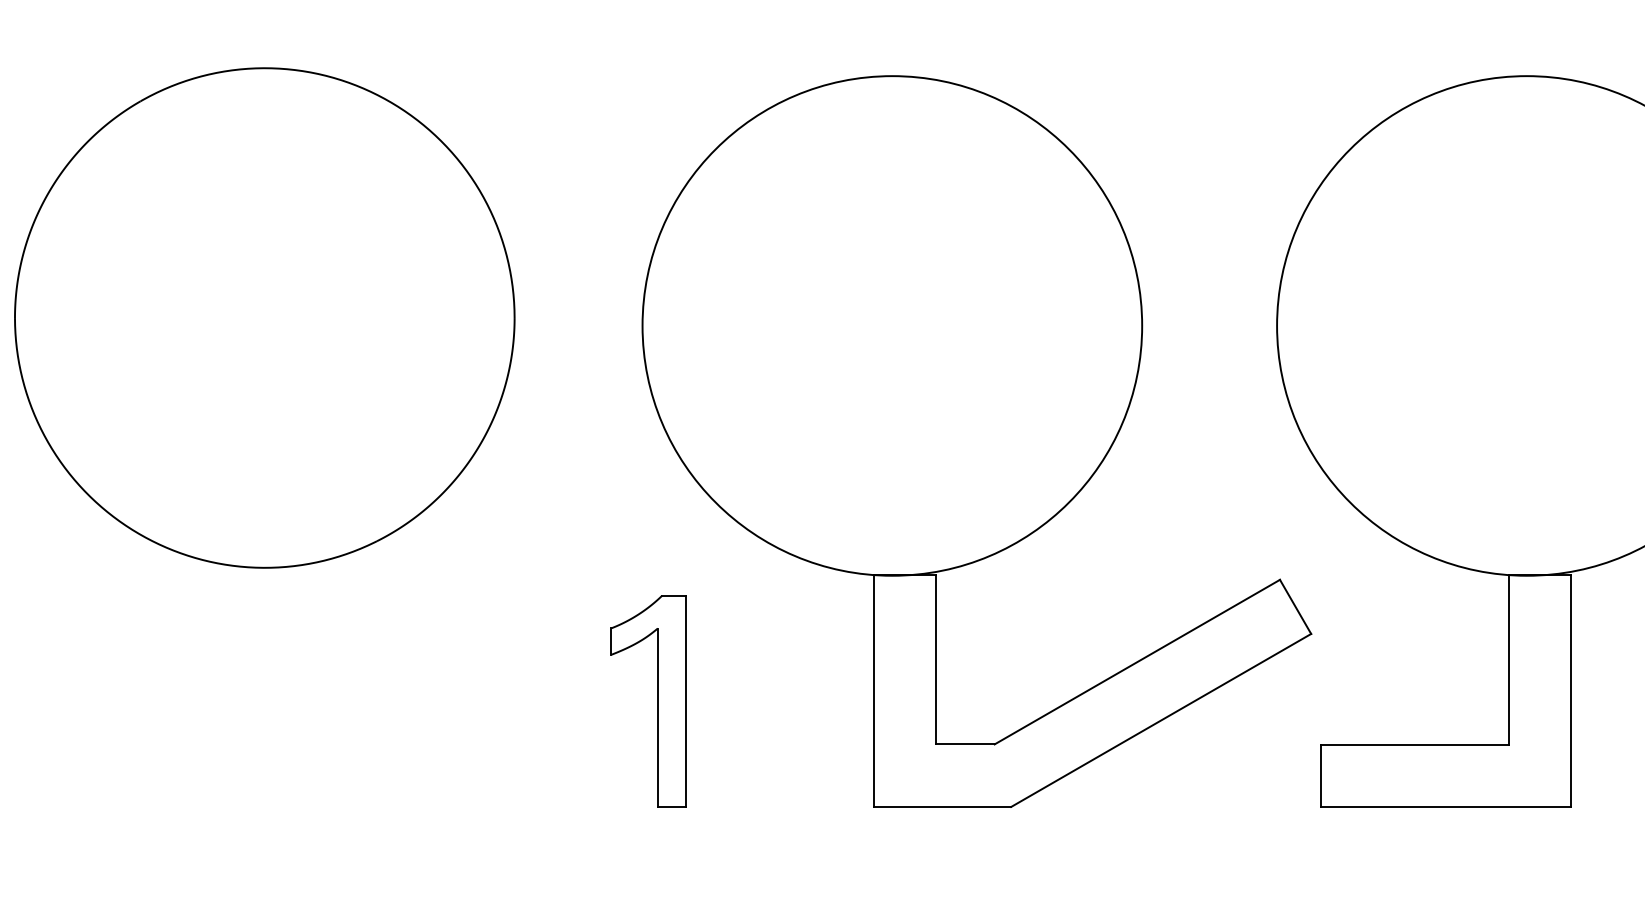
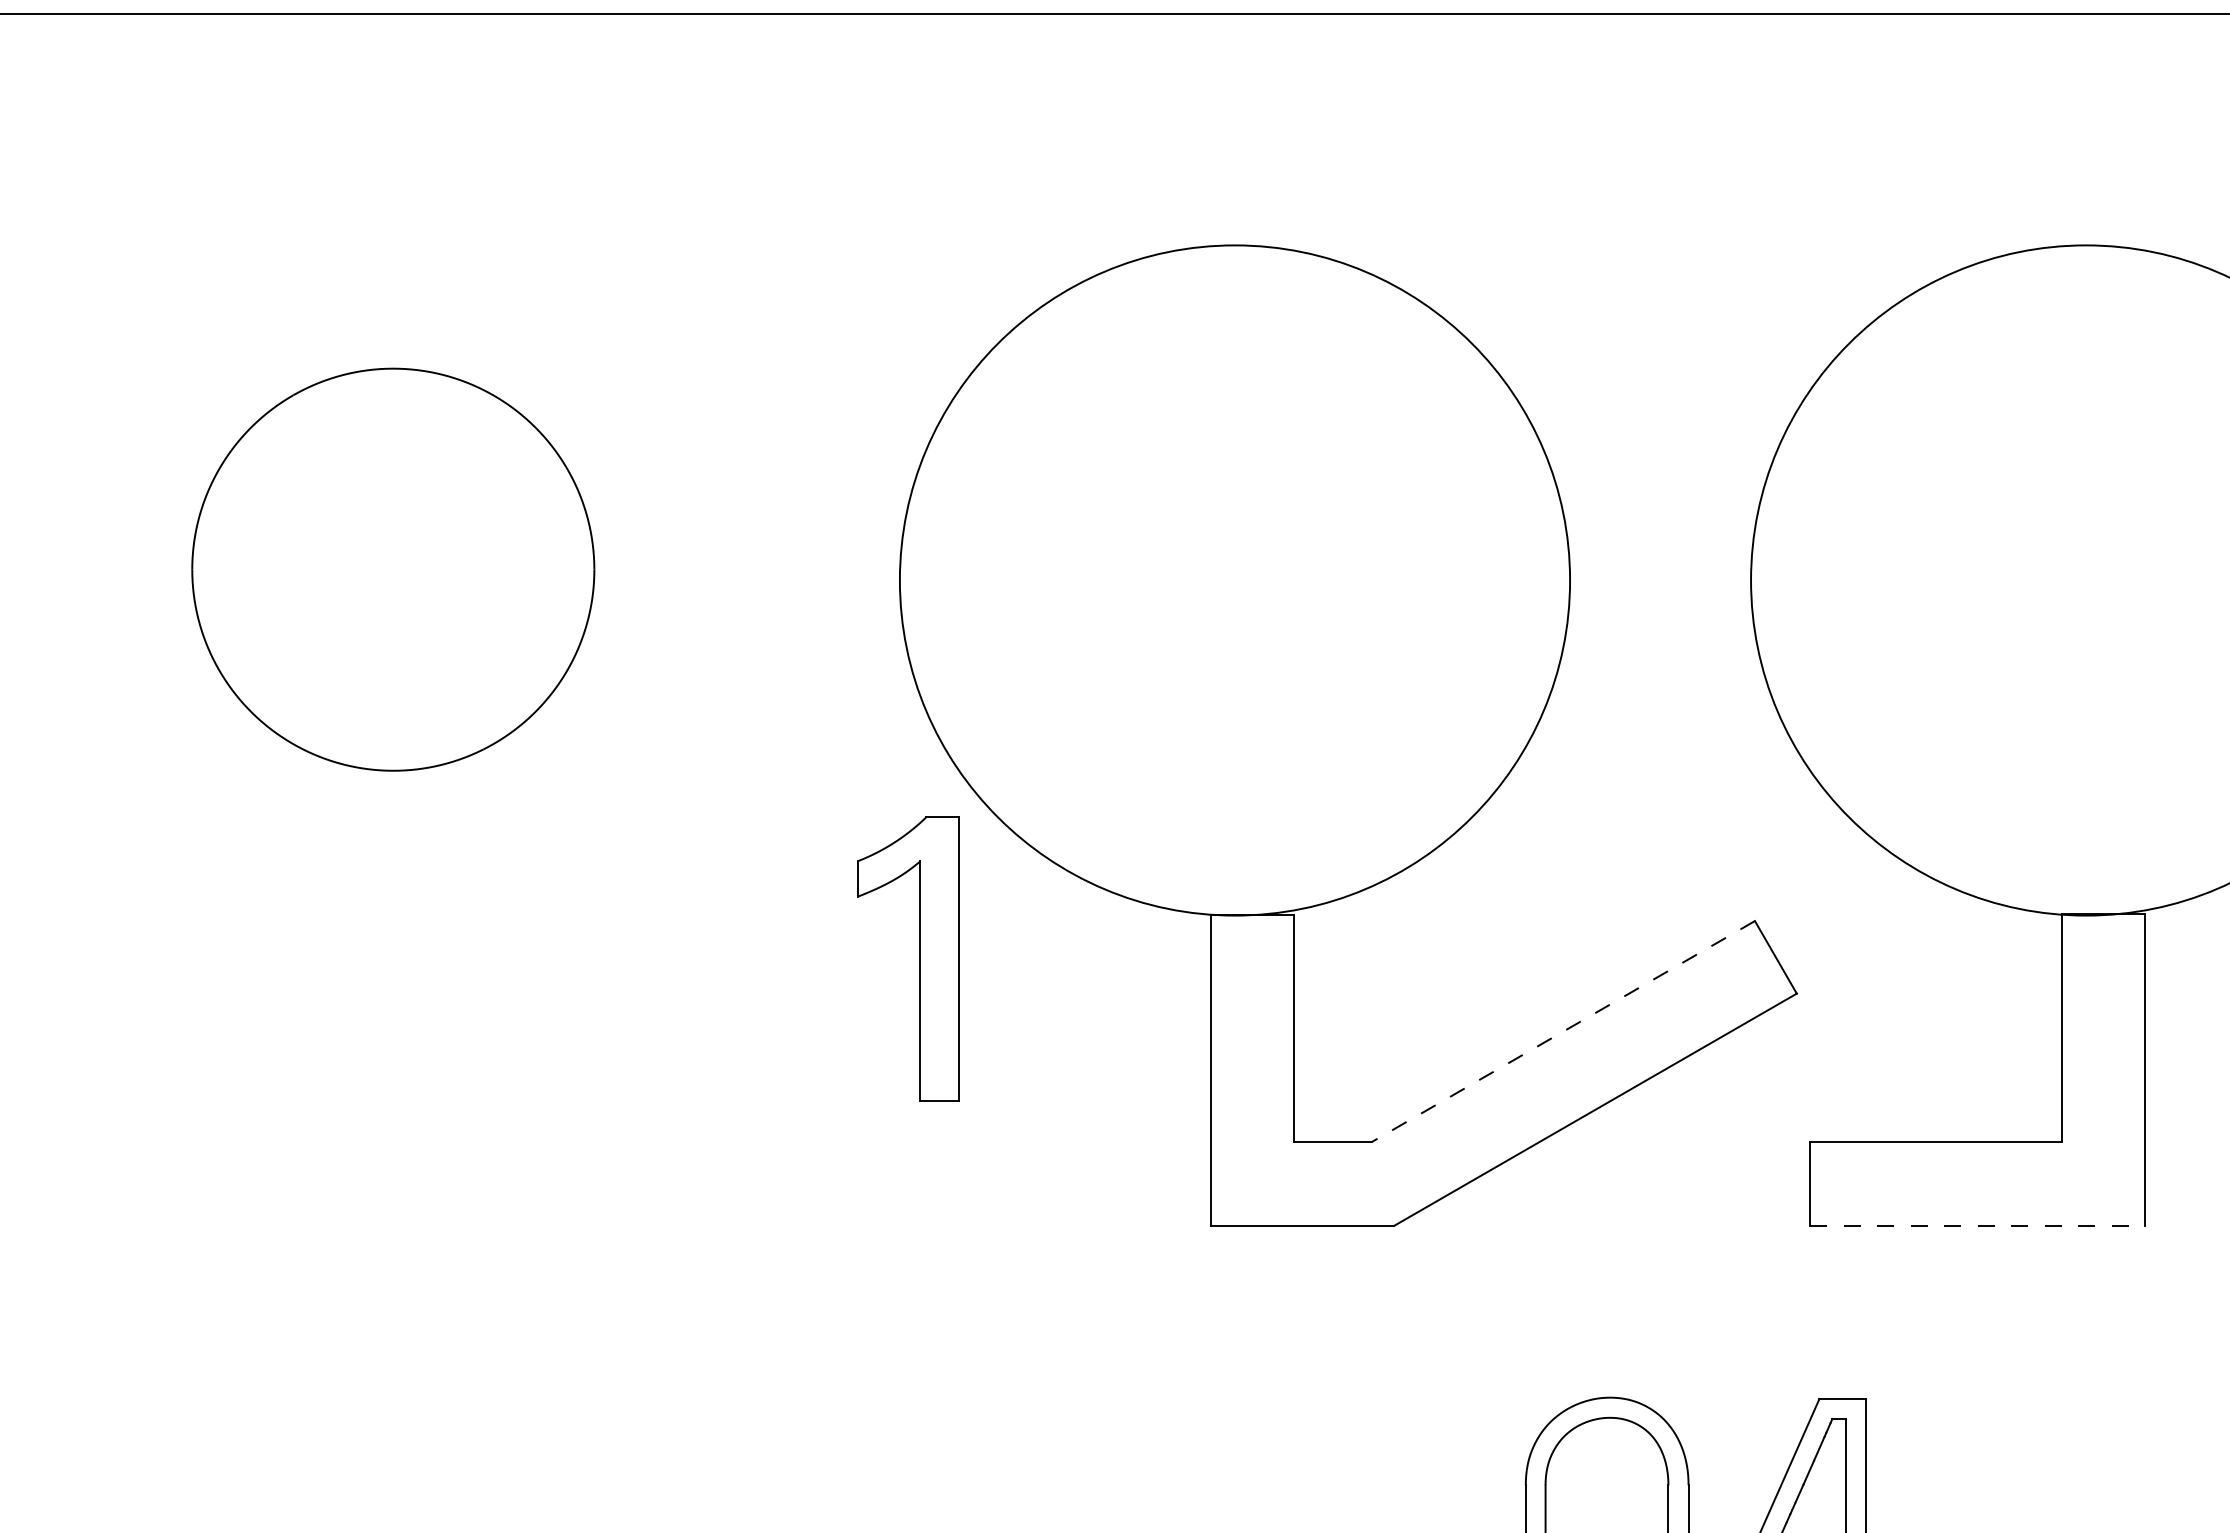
part: (265, 317) -> (393, 569), size x0.6
line: (1137, 662) -> (1563, 1031), solid -> dashed
part: (657, 700) -> (919, 958), moved
line: (1445, 806) -> (1977, 1225), solid -> dashed

